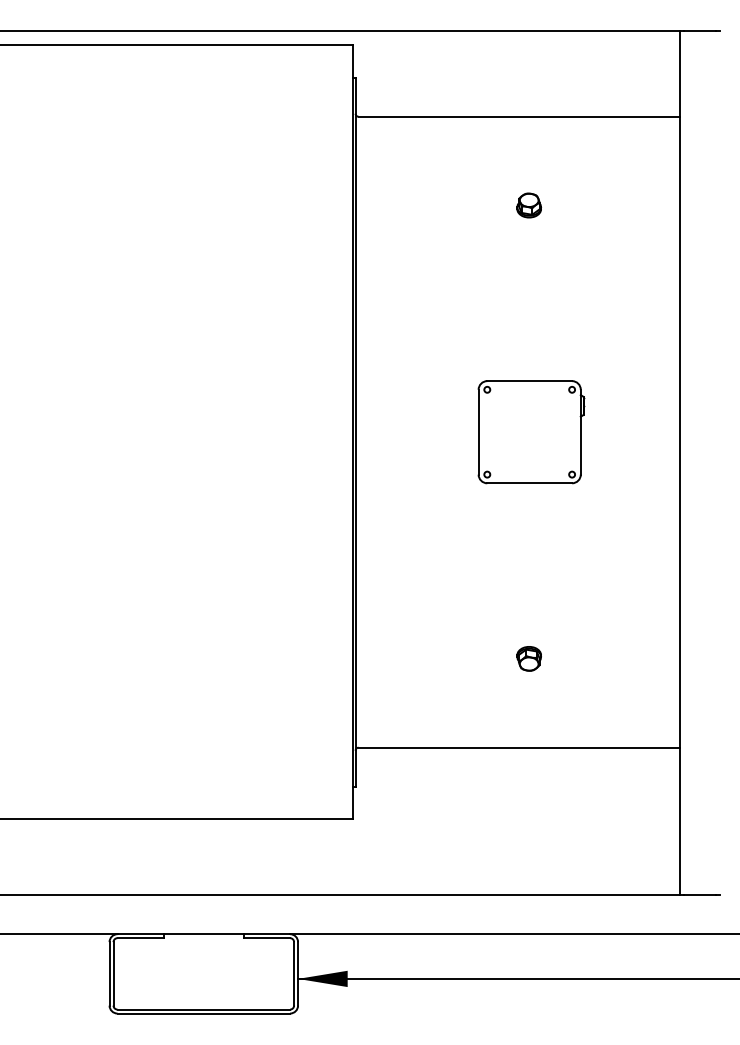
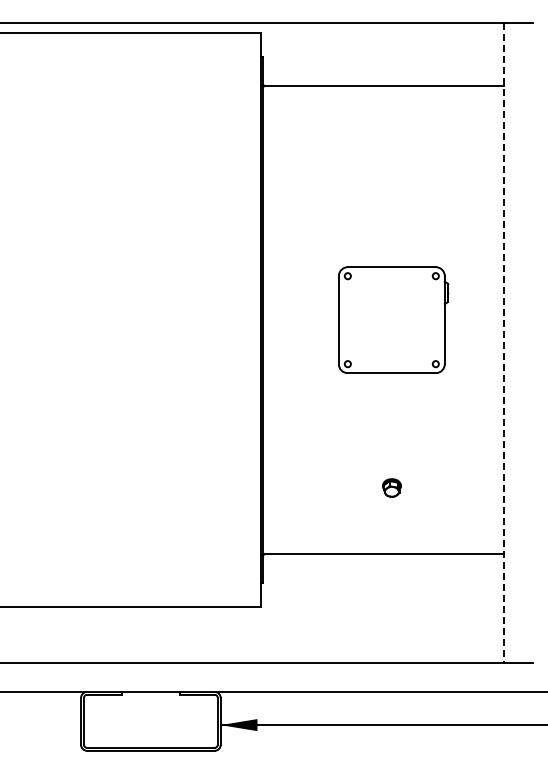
part: (528, 204) -> (391, 151), removed
part: (531, 431) -> (393, 319), size x1.4
line: (679, 462) -> (503, 342), solid -> dashed

